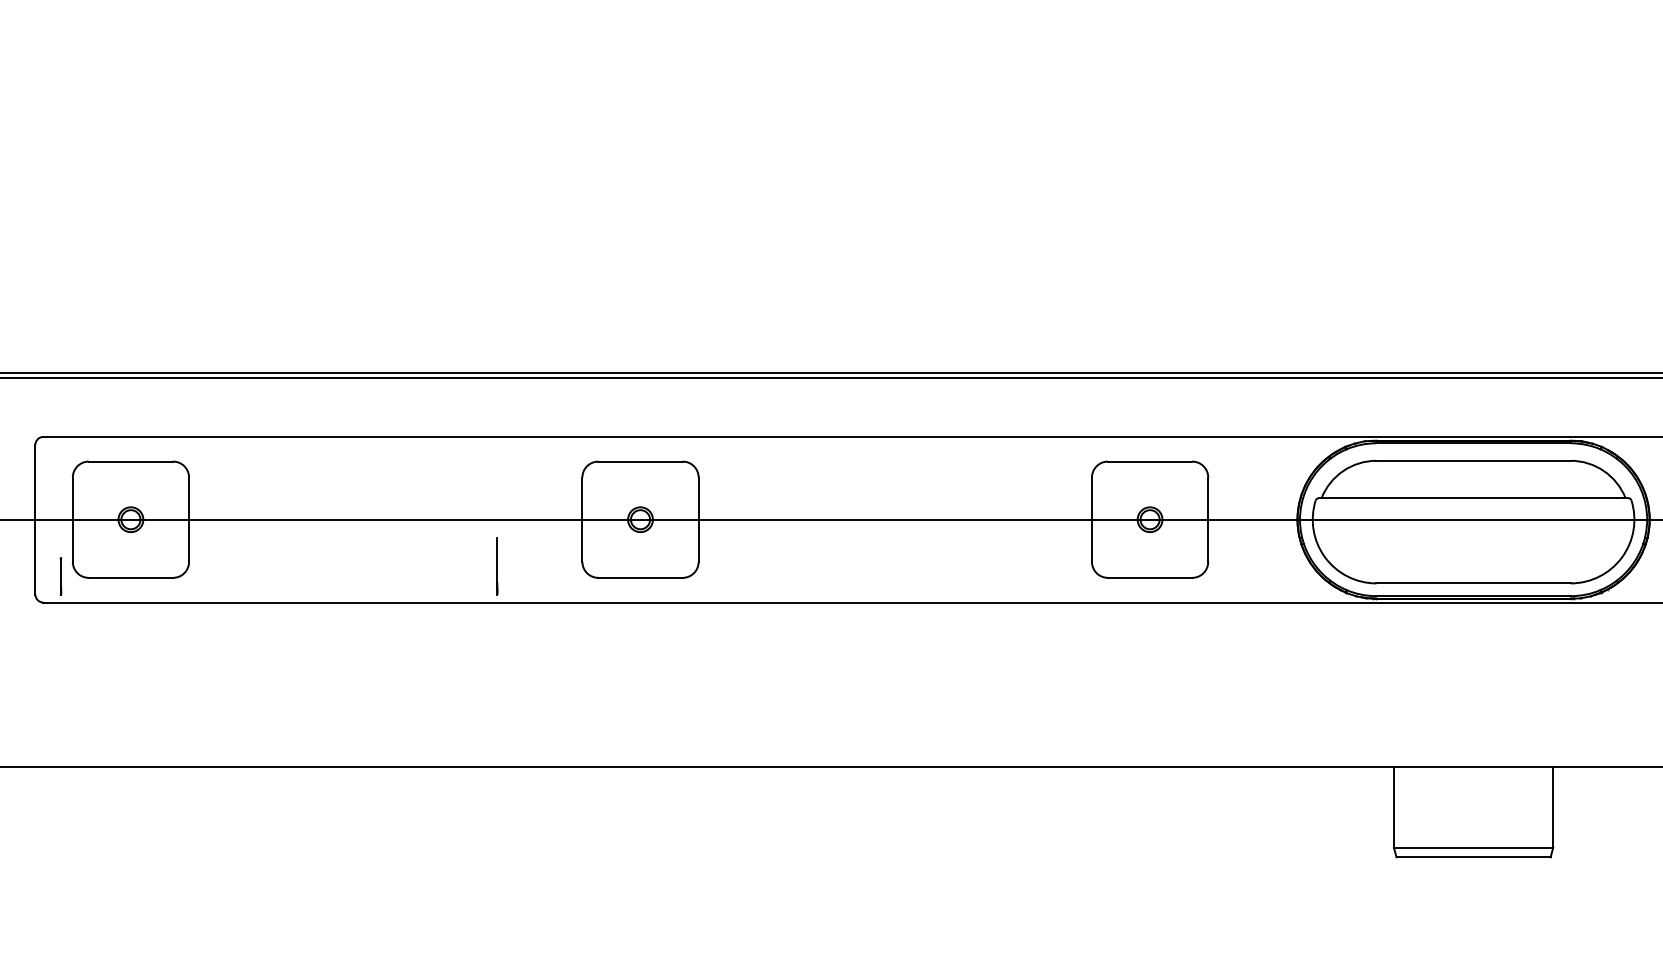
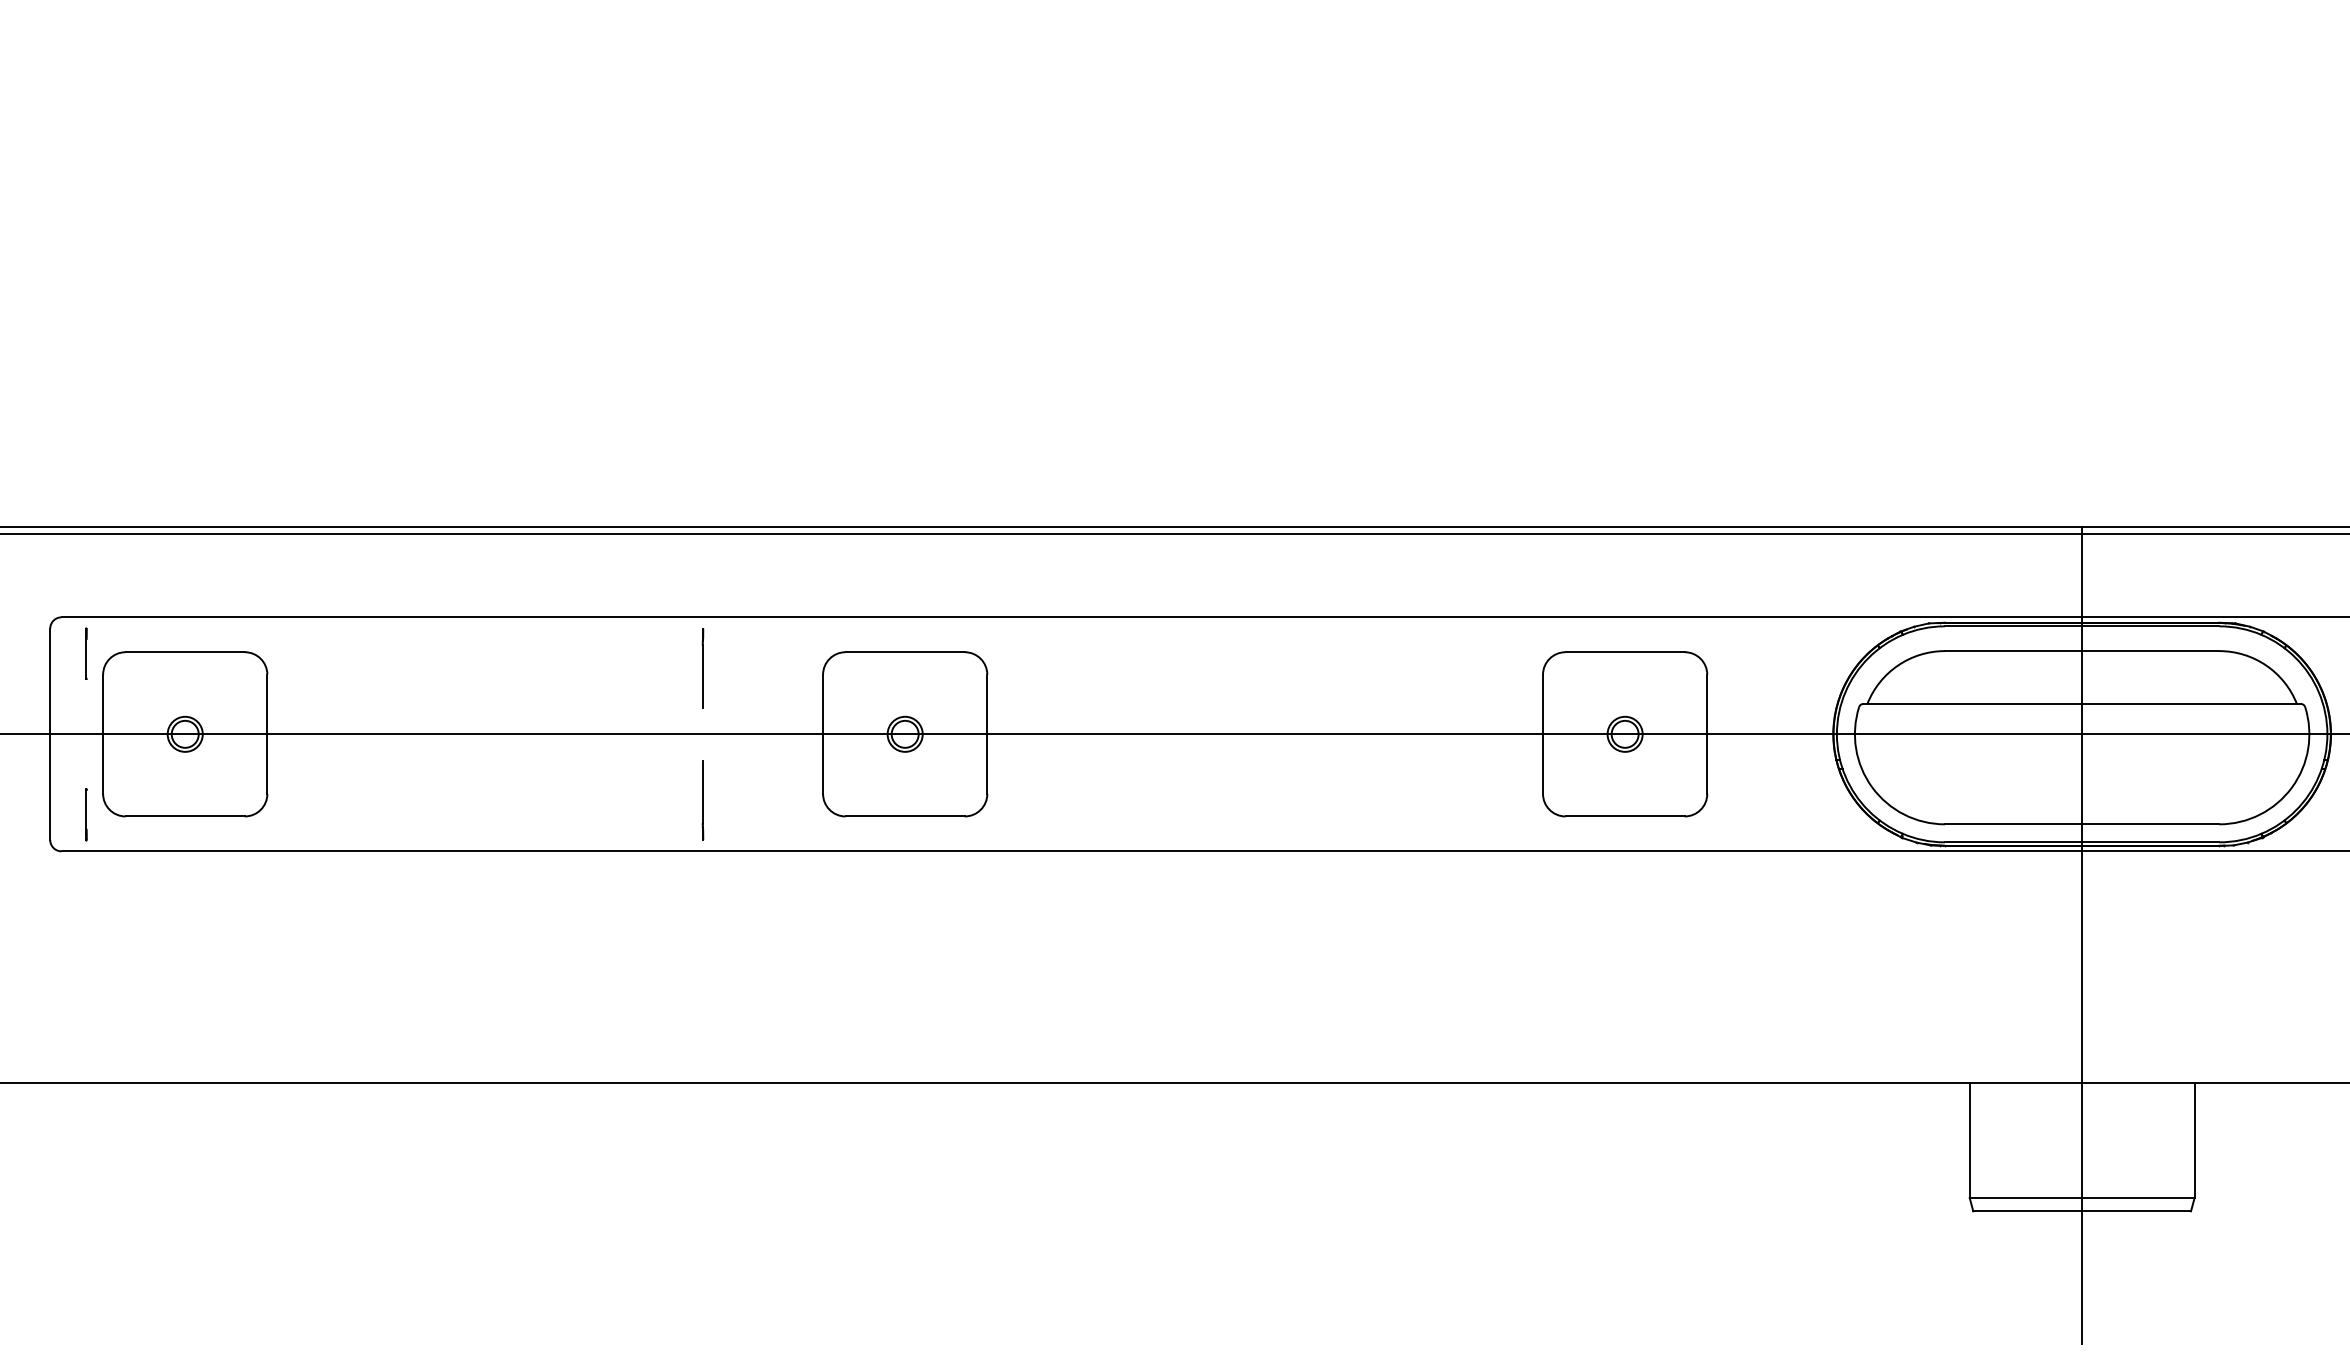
line: (61, 462) -> (86, 653), added
part: (497, 473) -> (702, 668), added
line: (1473, 662) -> (2082, 935), added

